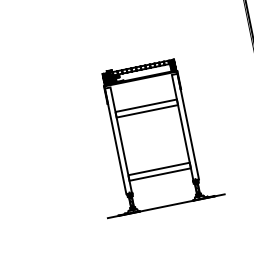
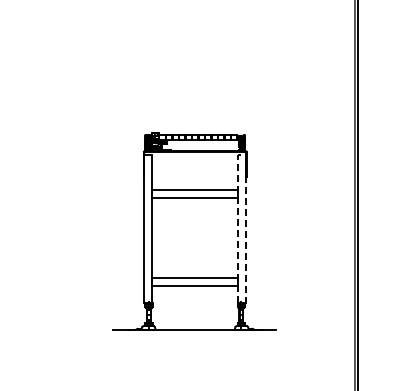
line: (175, 74) -> (242, 155), solid -> dashed

